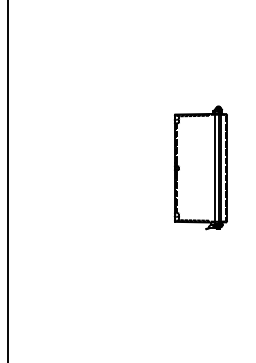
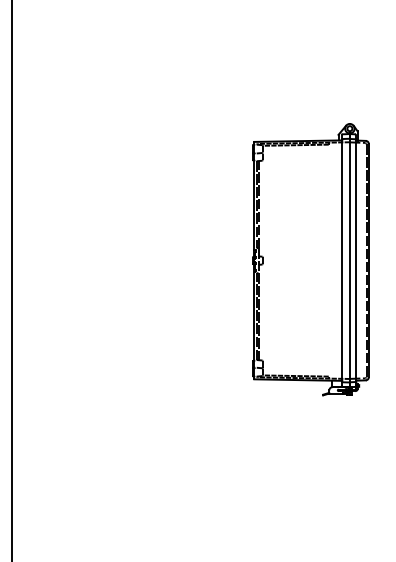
part: (200, 167) -> (310, 259), size x1.43

